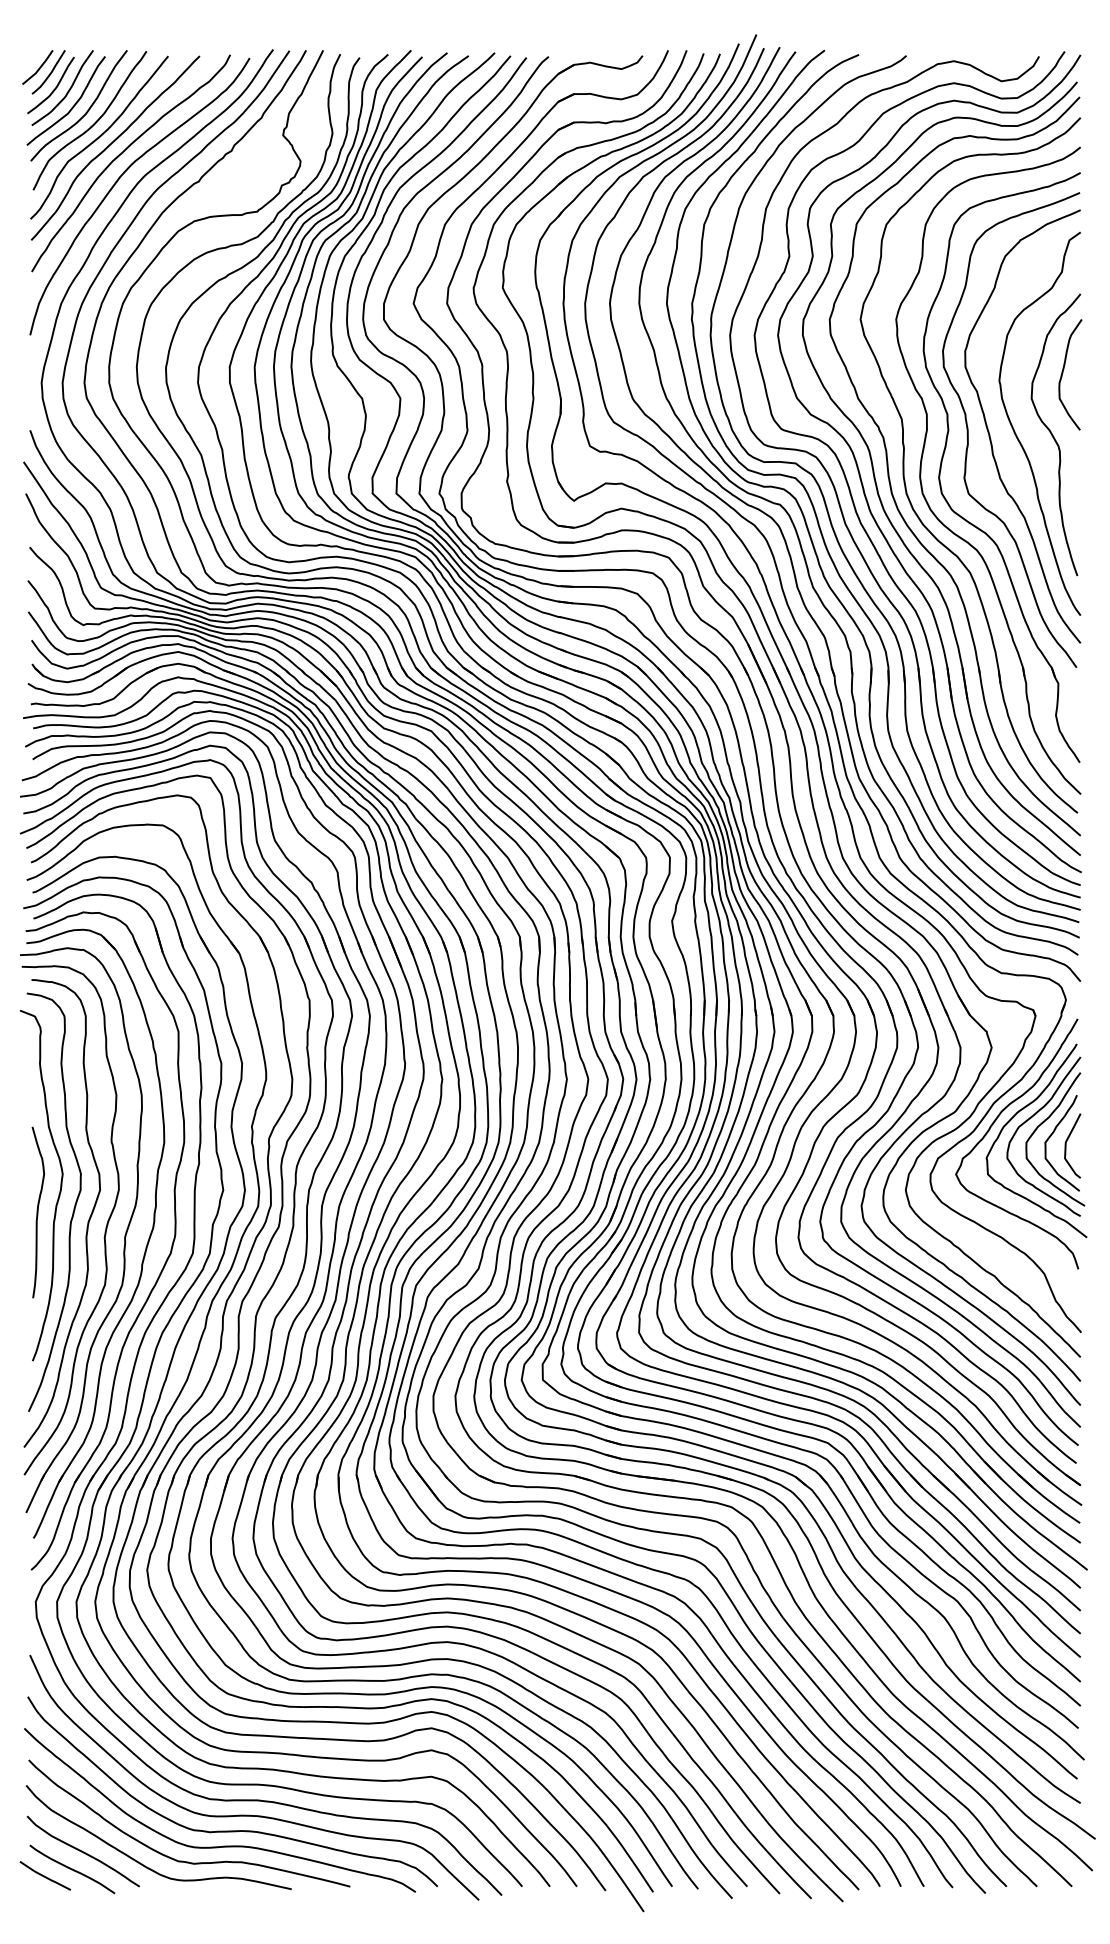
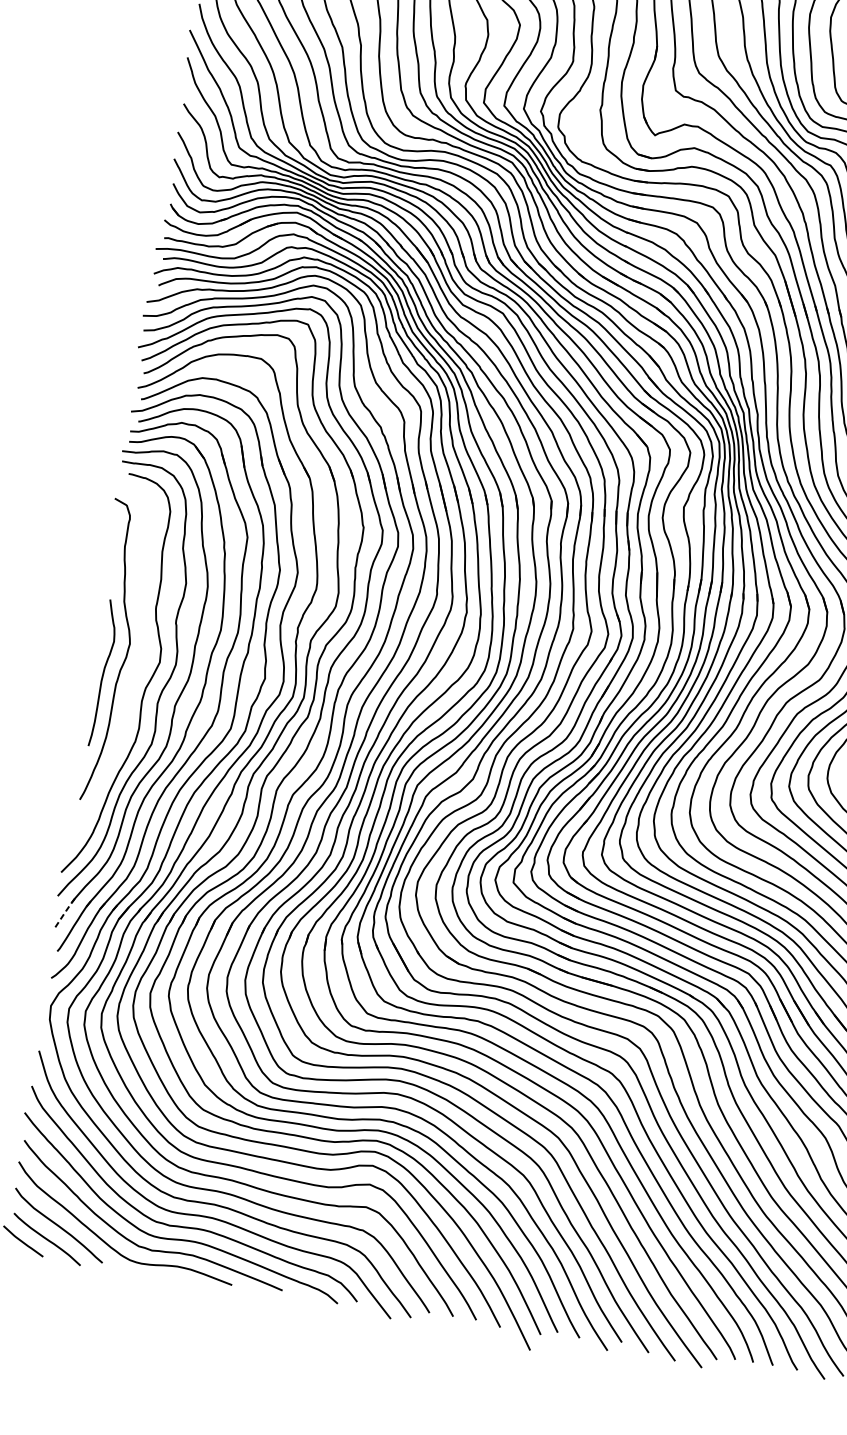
curve: (73, 1208) -> (134, 674), removed
line: (35, 1492) -> (65, 912), solid -> dashed

